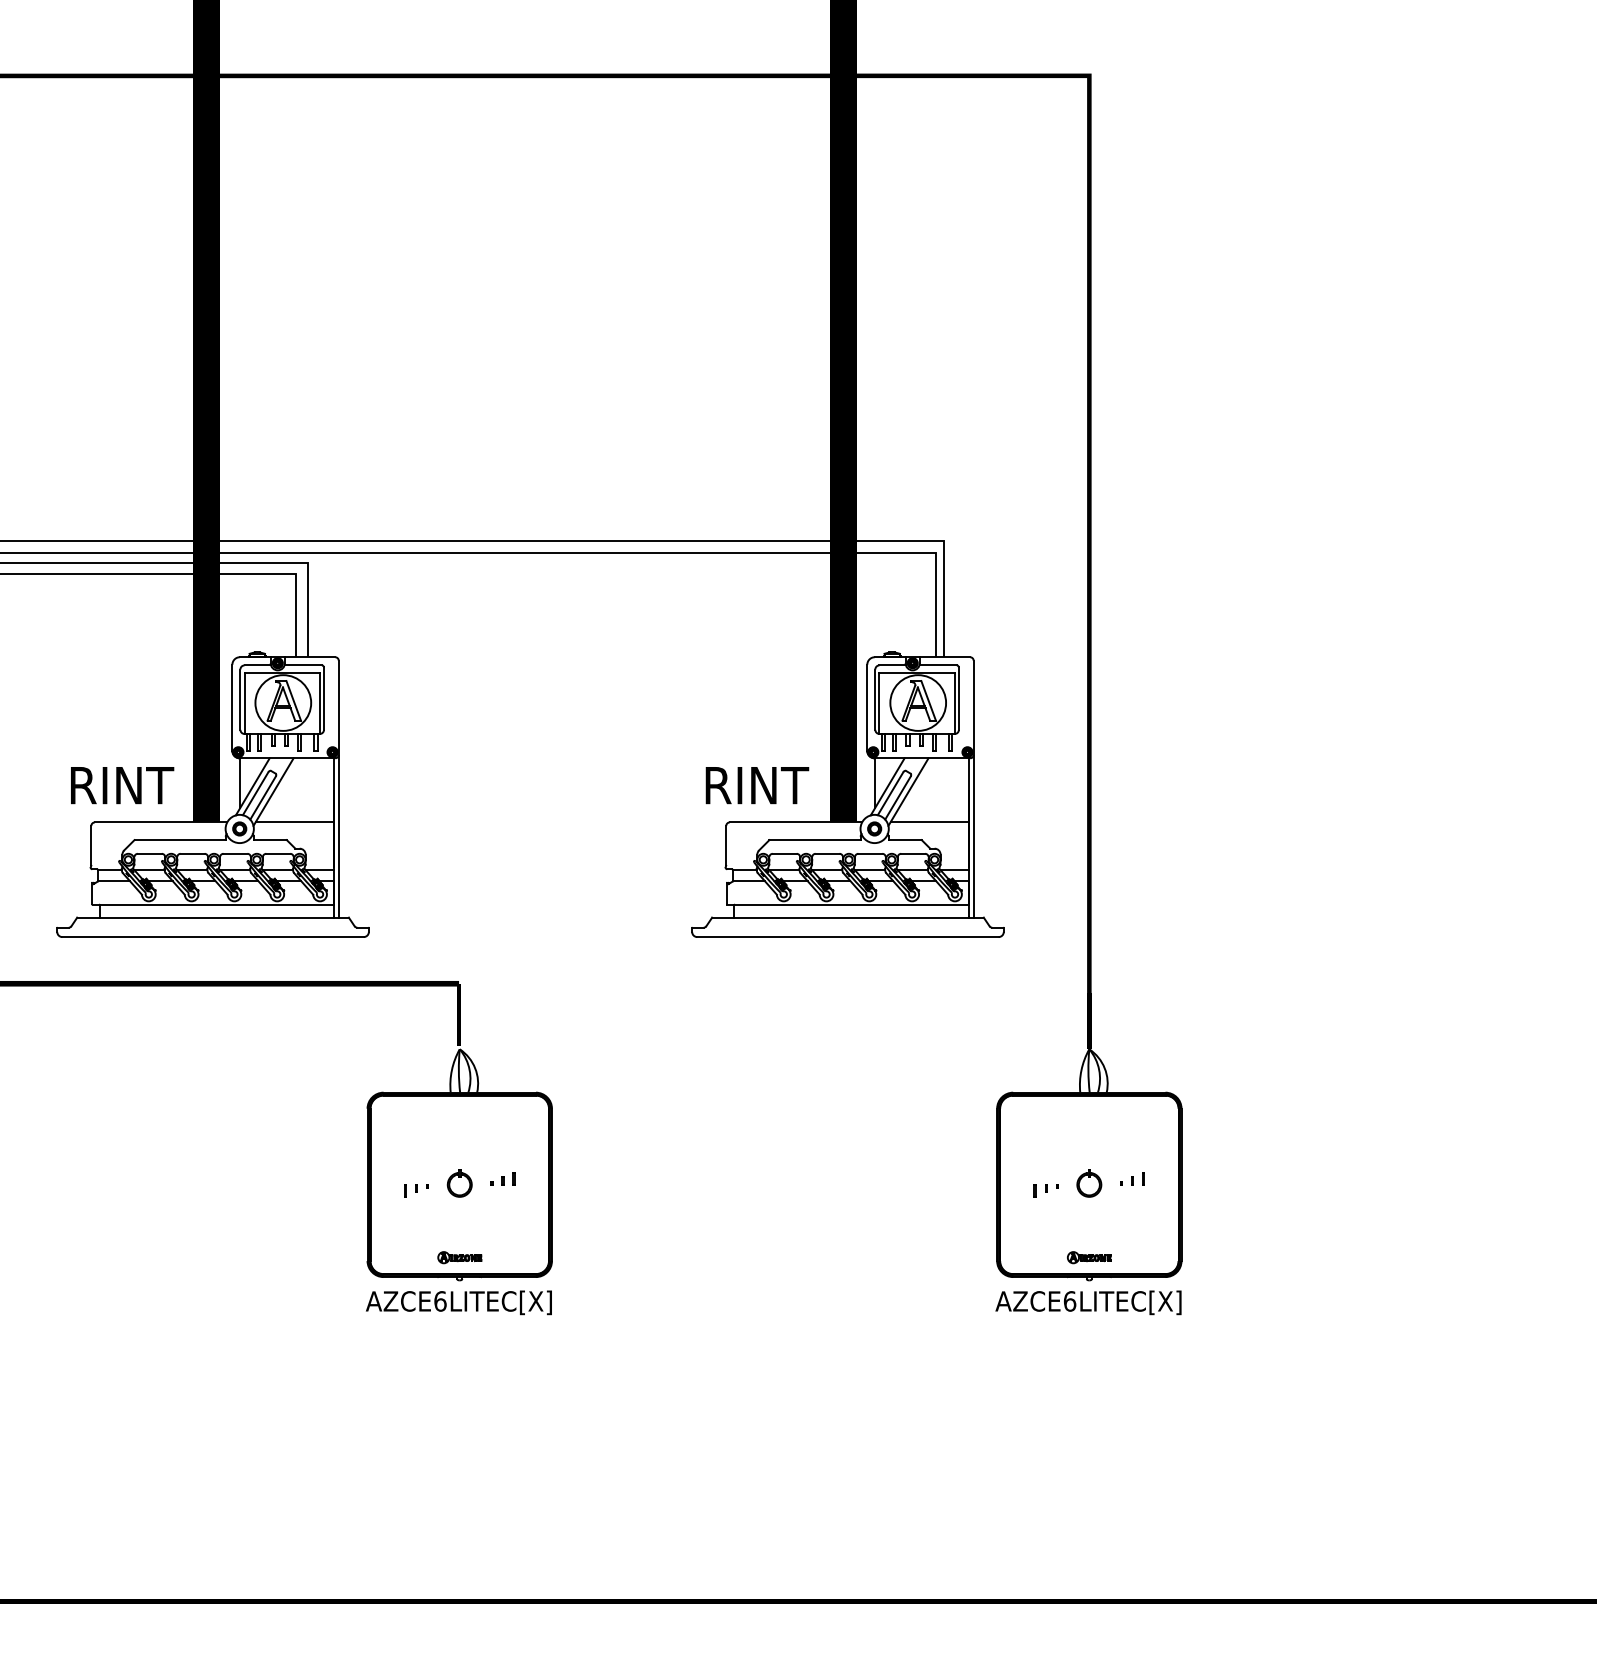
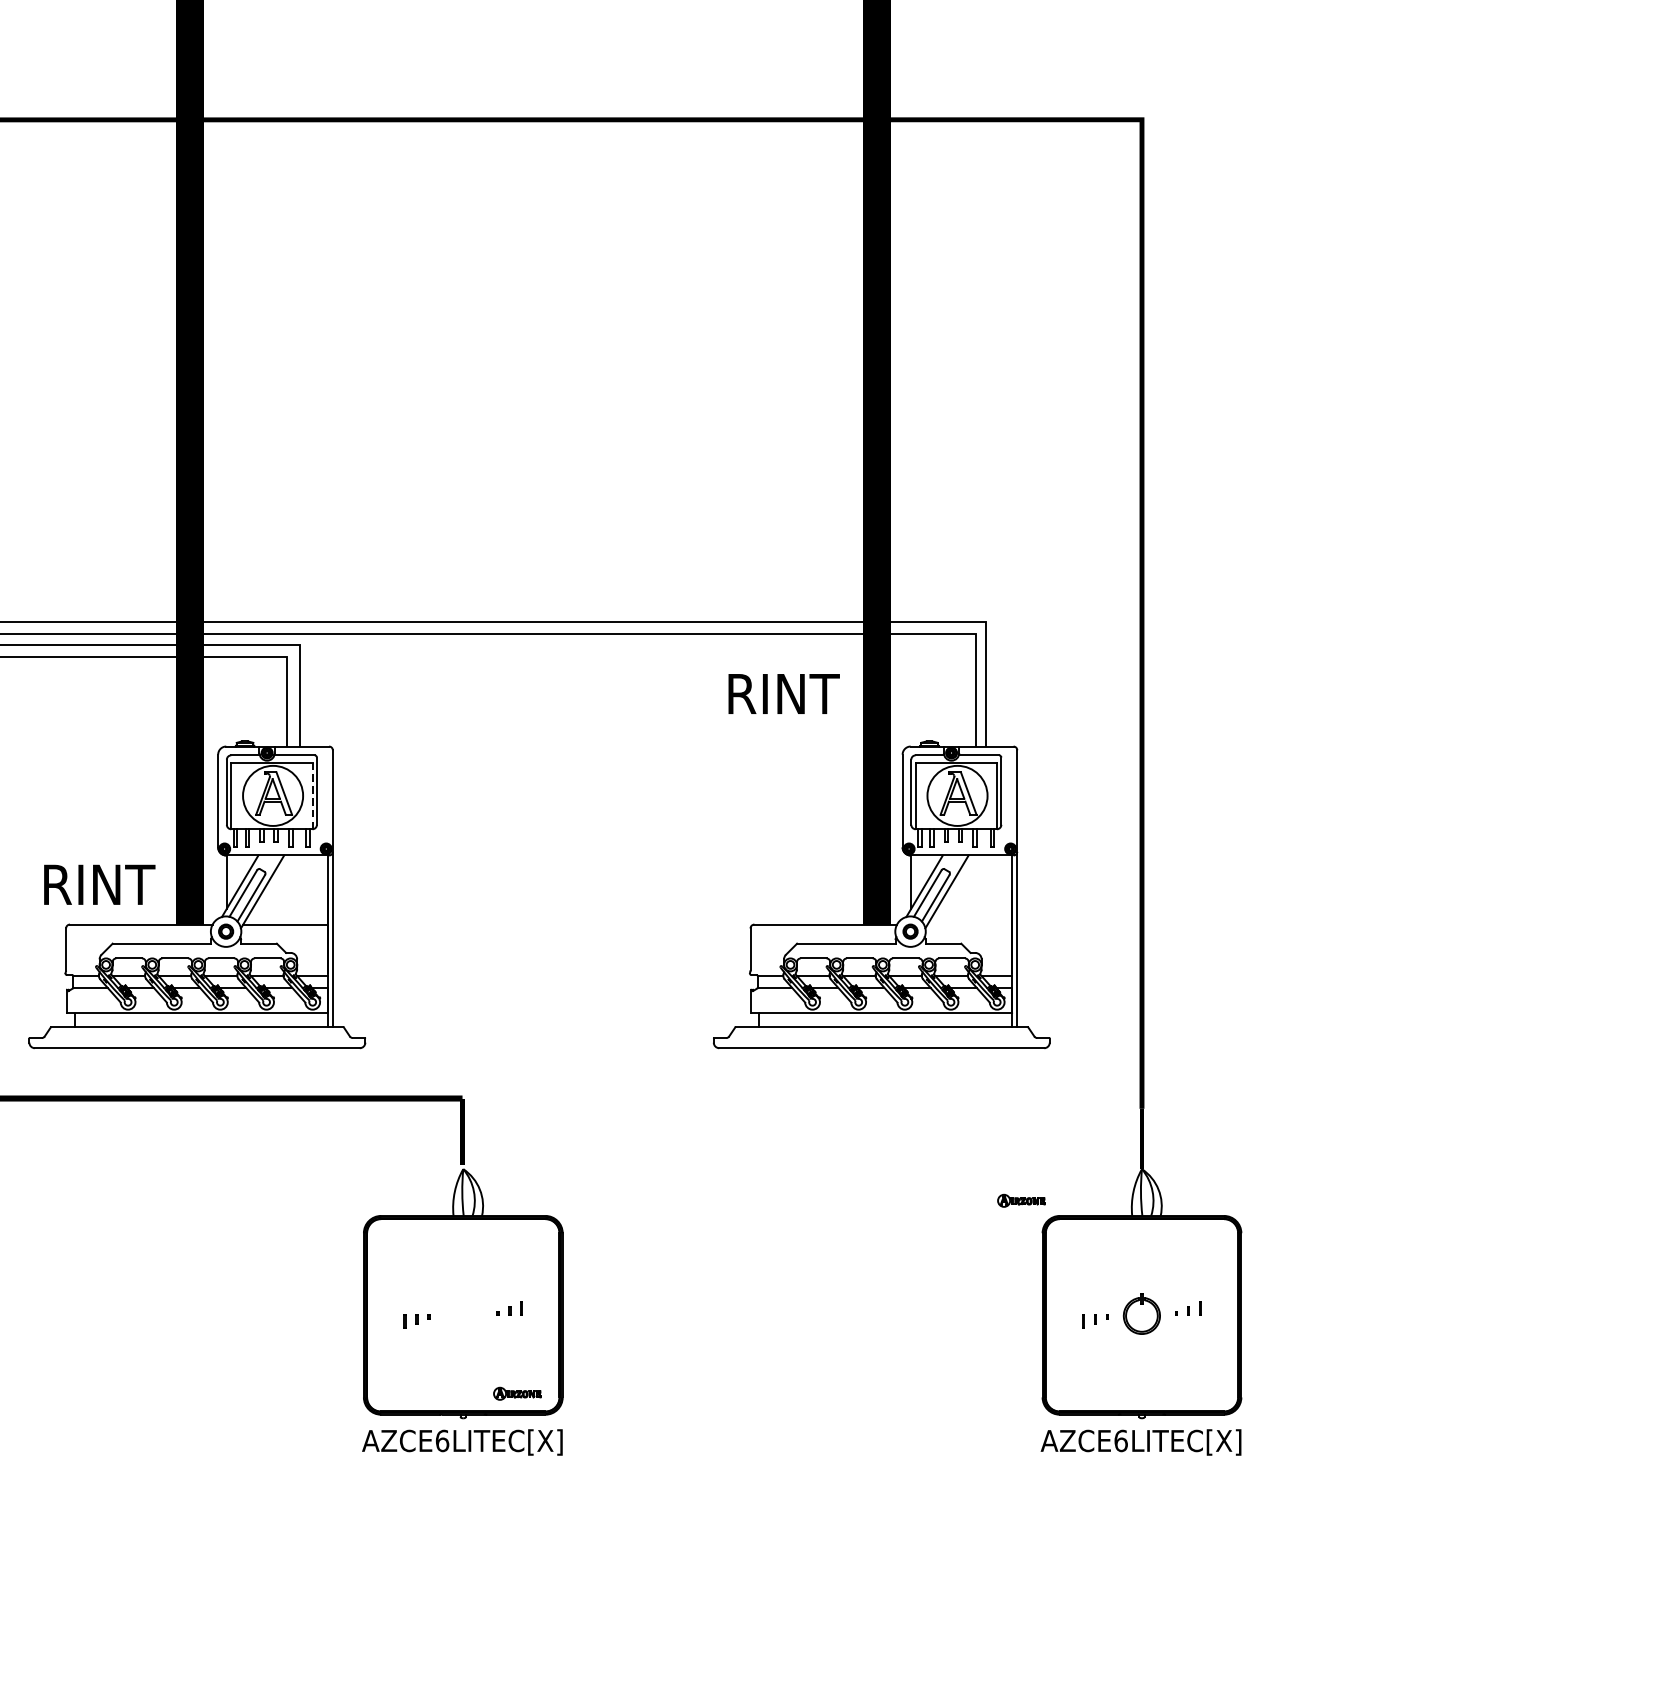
line: (319, 703) -> (312, 796), solid -> dashed
text: (757, 785) -> (784, 693), moved
line: (929, 822) -> (969, 924), removed
part: (459, 1183) -> (463, 1313), removed
part: (1089, 1183) -> (1142, 1313), size x1.4
part: (459, 1257) -> (516, 1393), moved
part: (1089, 1257) -> (1021, 1200), moved

